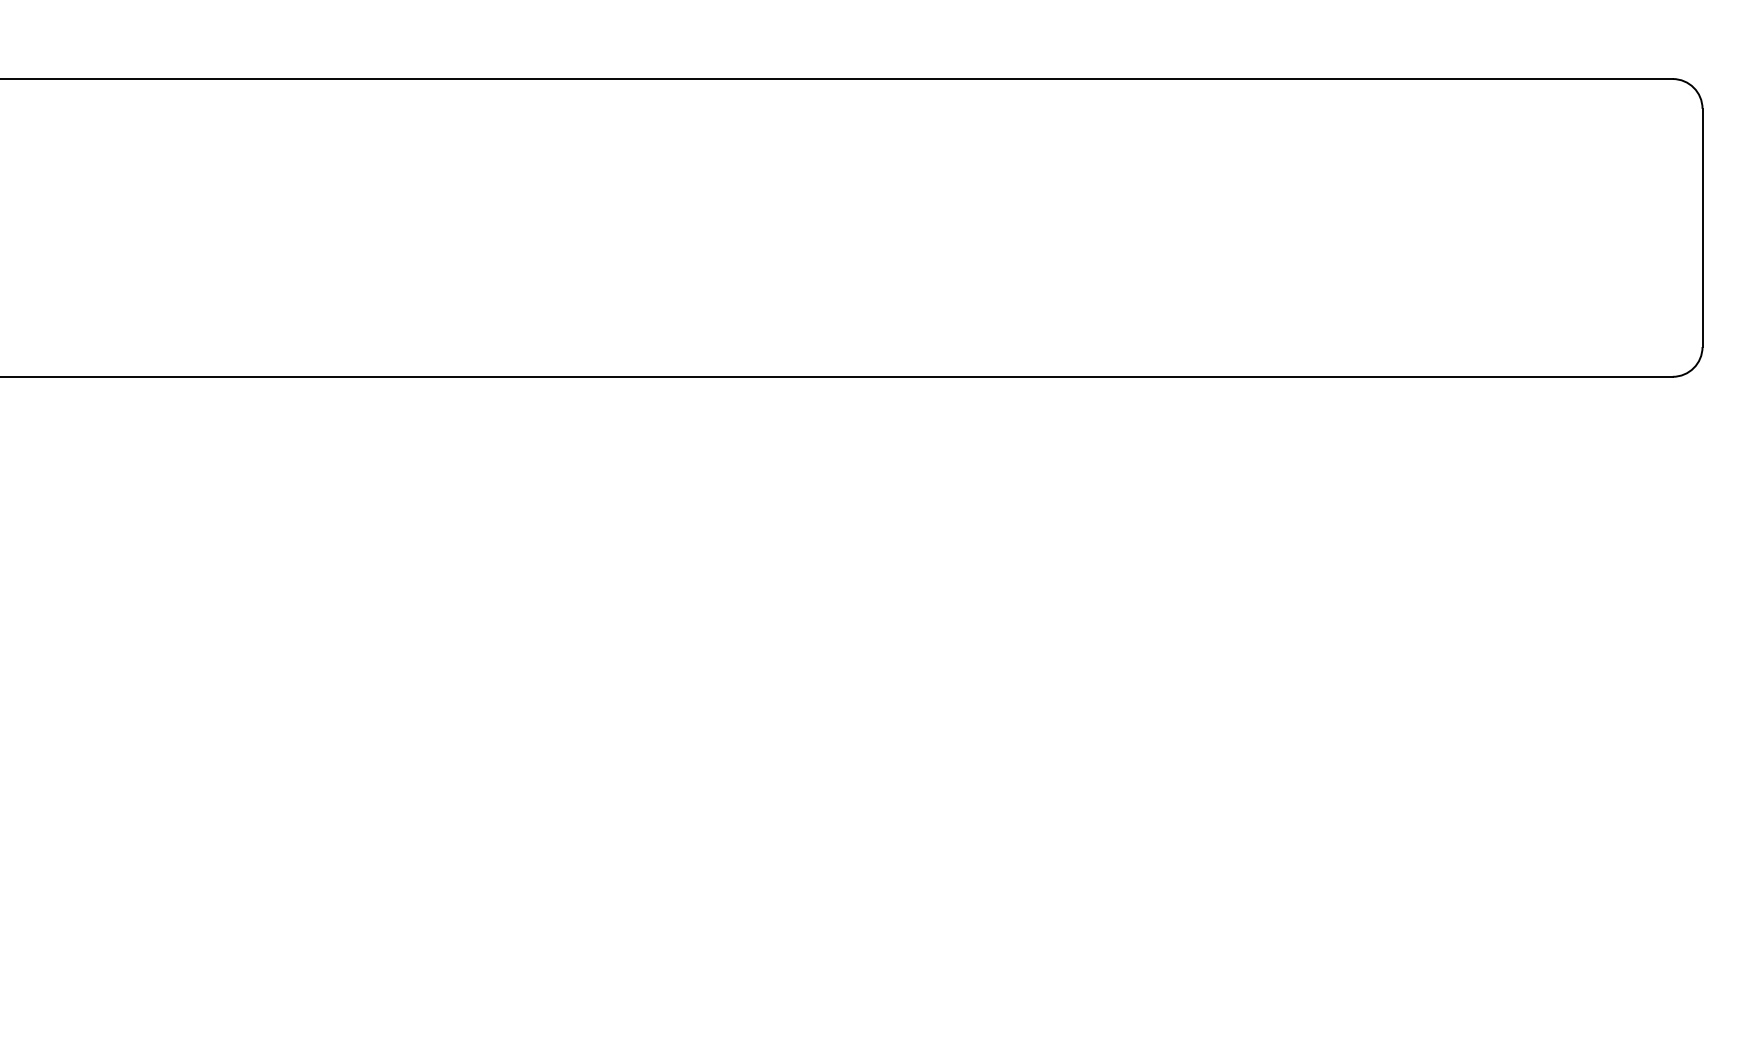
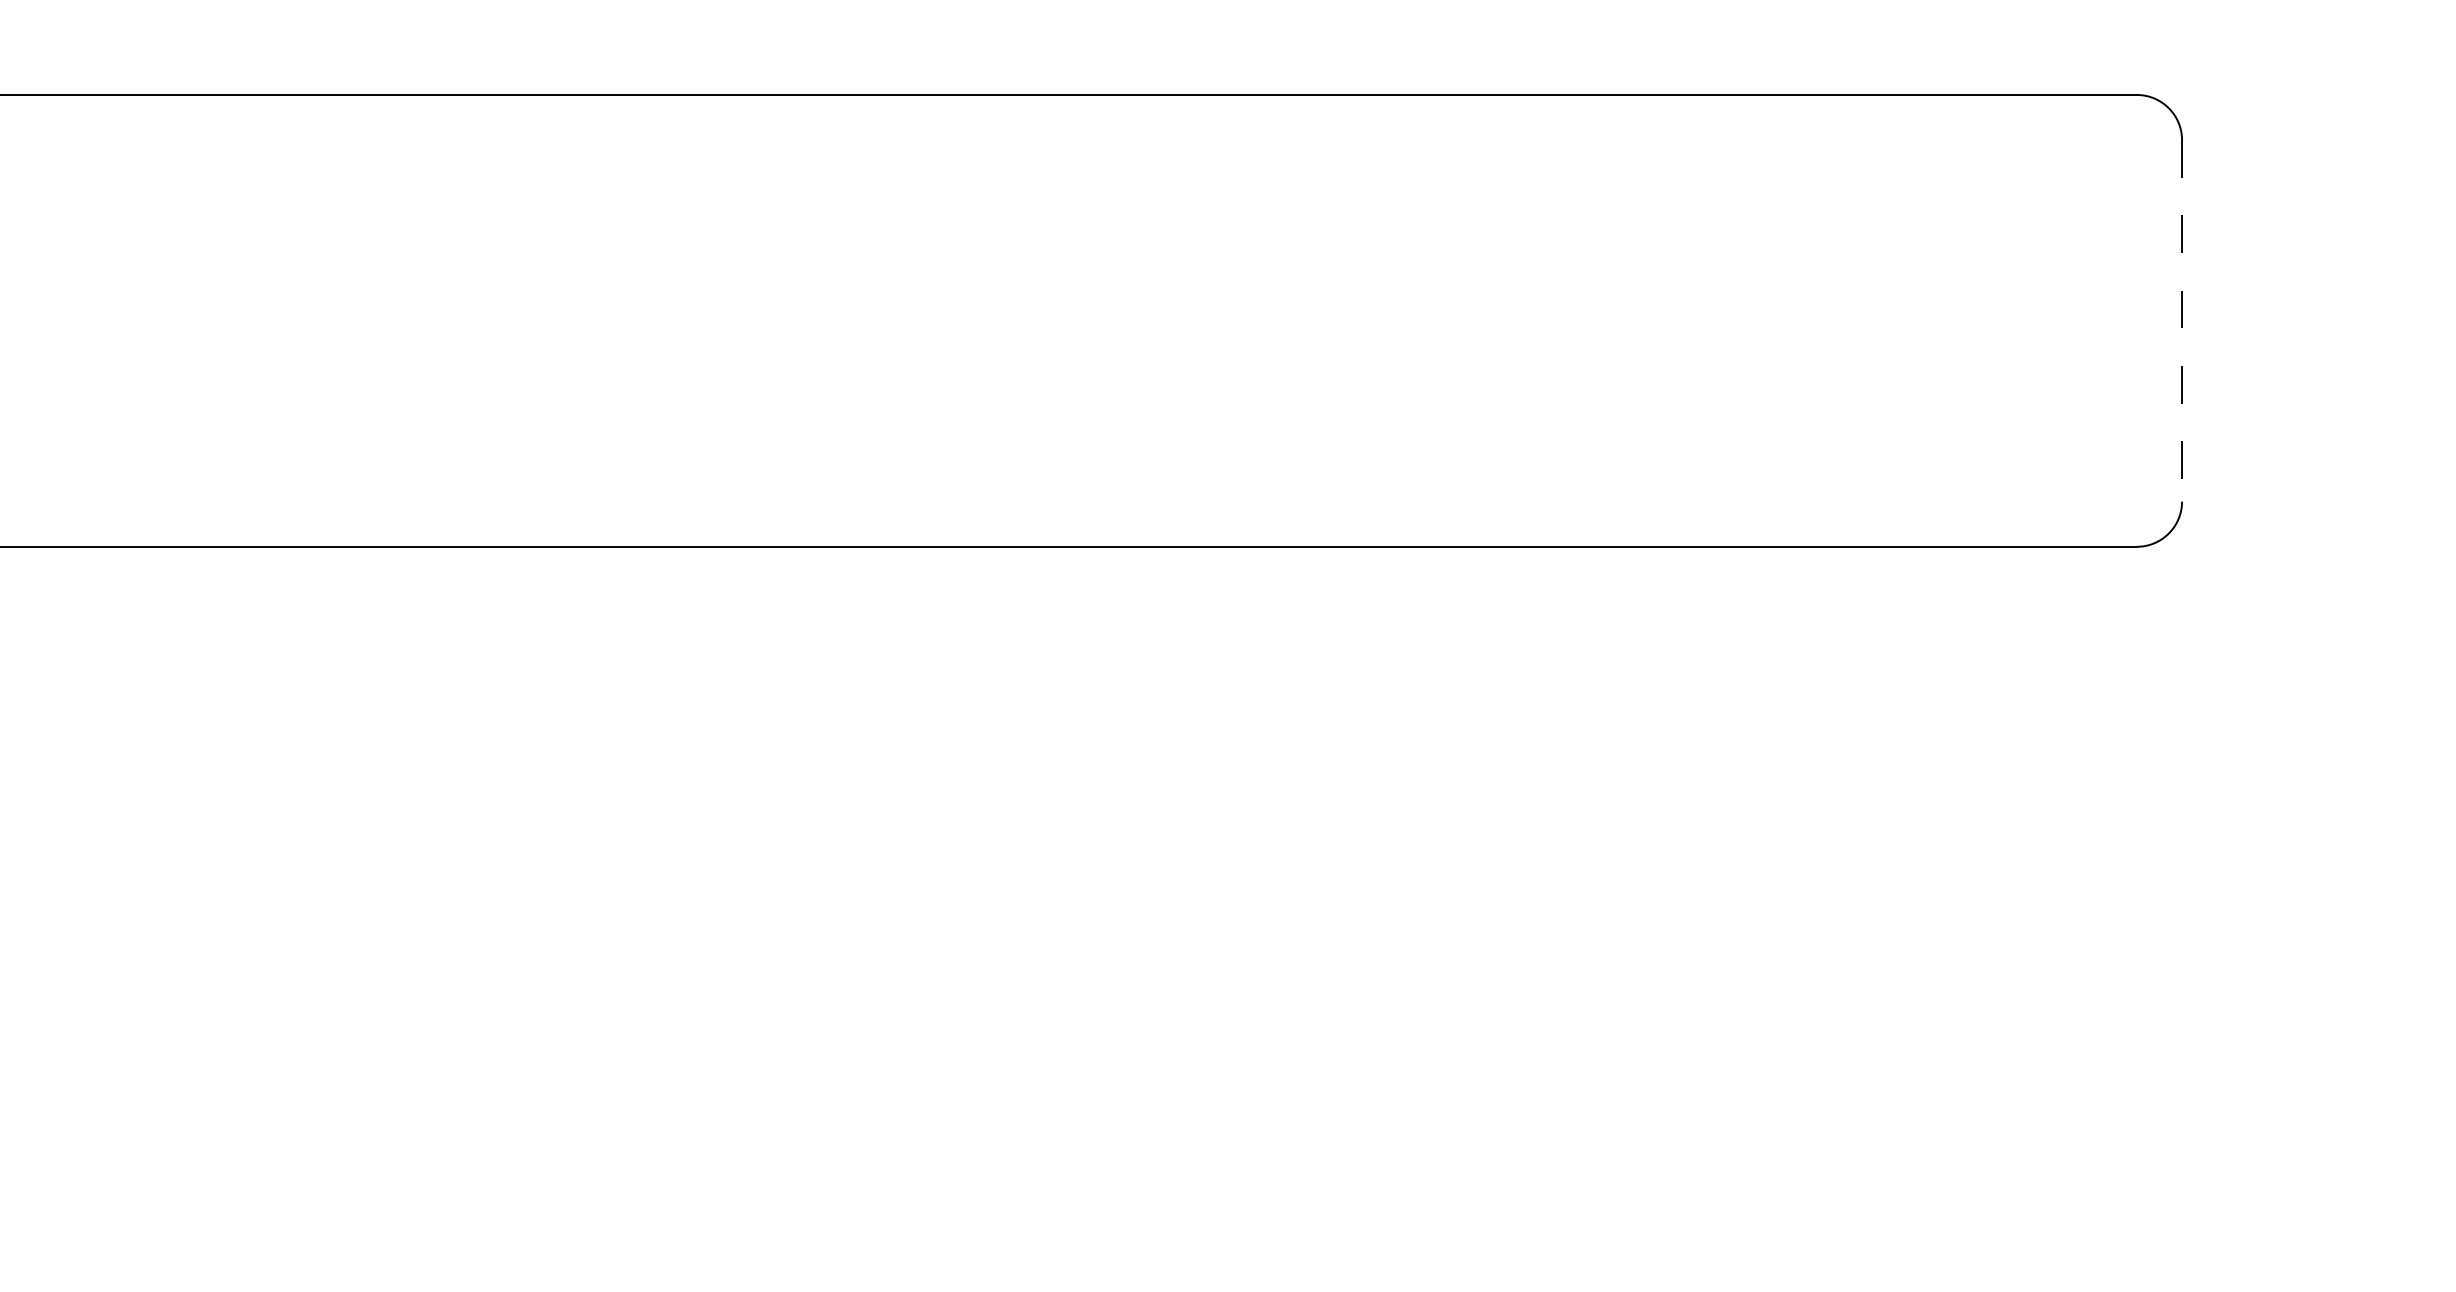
line: (1702, 228) -> (2182, 321), solid -> dashed

